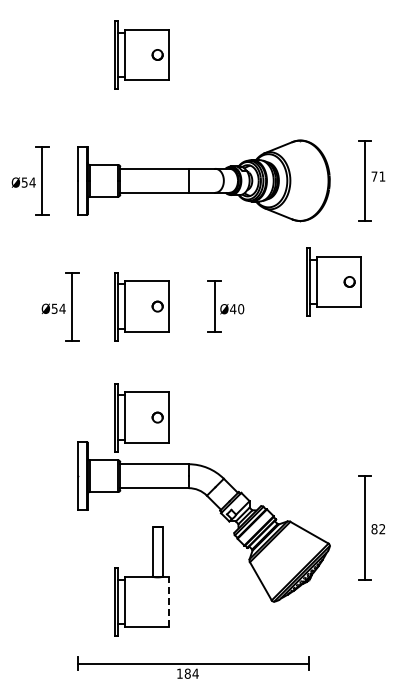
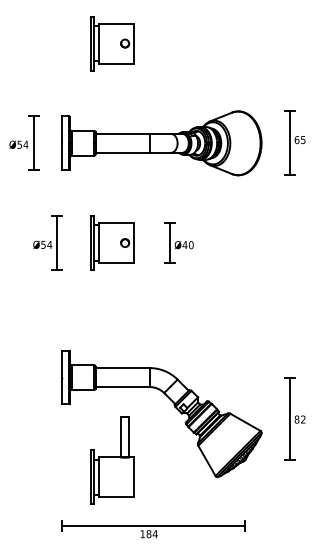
text: (378, 176) -> (300, 139), 71 -> 65
part: (333, 281) -> (264, 223), removed
part: (141, 417) -> (112, 331), removed
line: (169, 601) -> (134, 476), dashed -> solid

